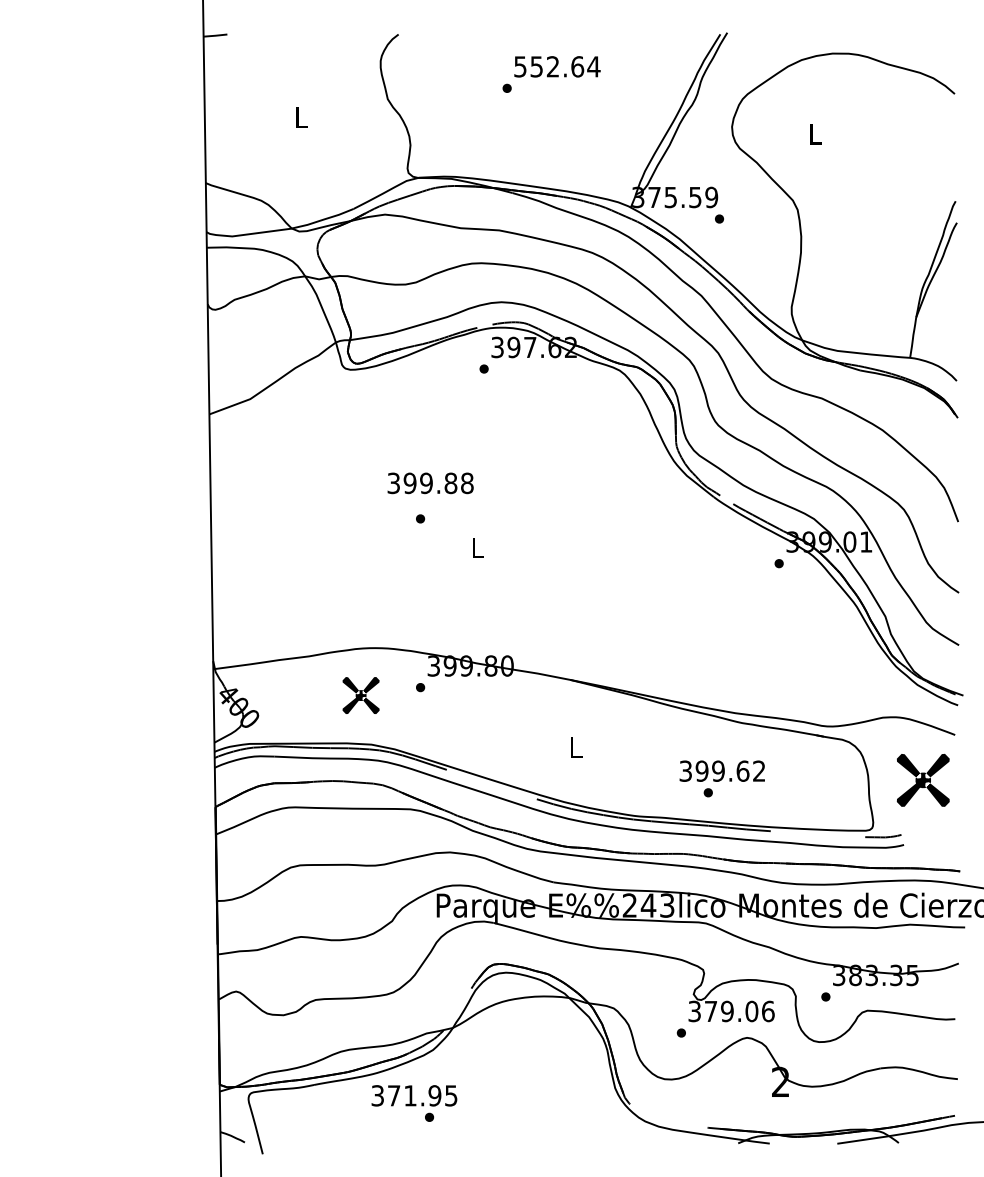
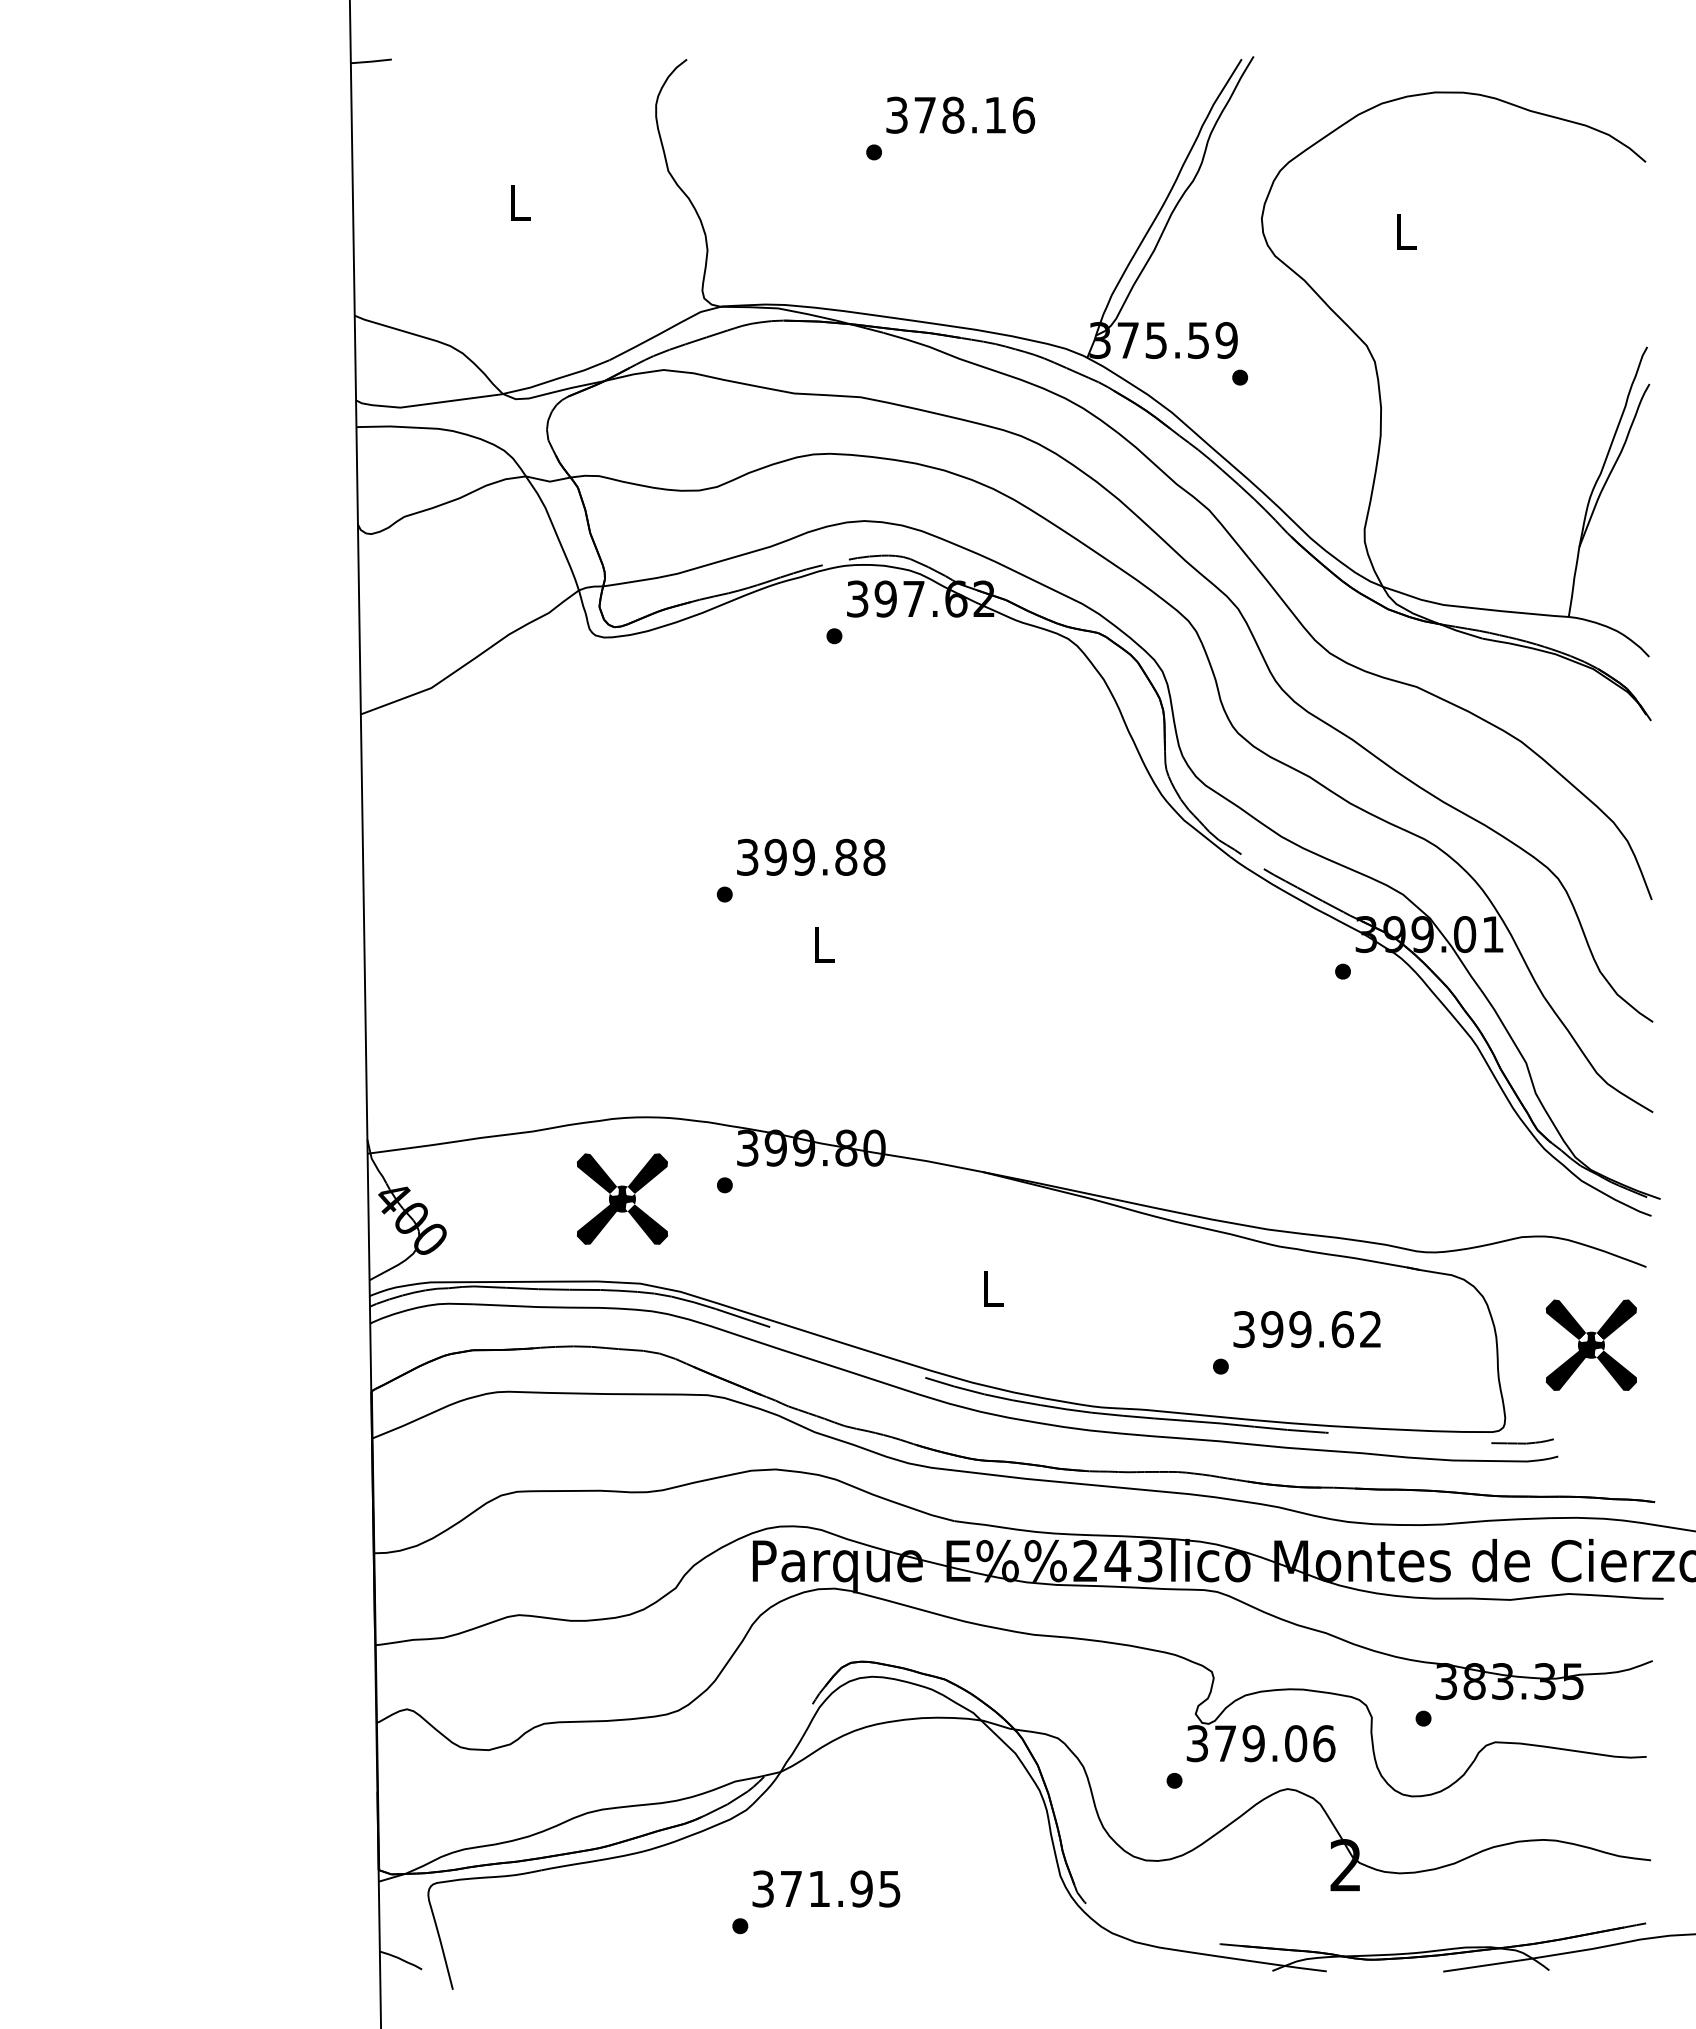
text: (557, 66) -> (960, 114), 552.64 -> 378.16
text: (430, 483) -> (810, 857), moved
part: (360, 695) -> (621, 1198), size x1.43
text: (721, 770) -> (1305, 1328), moved
text: (414, 1095) -> (826, 1888), moved

